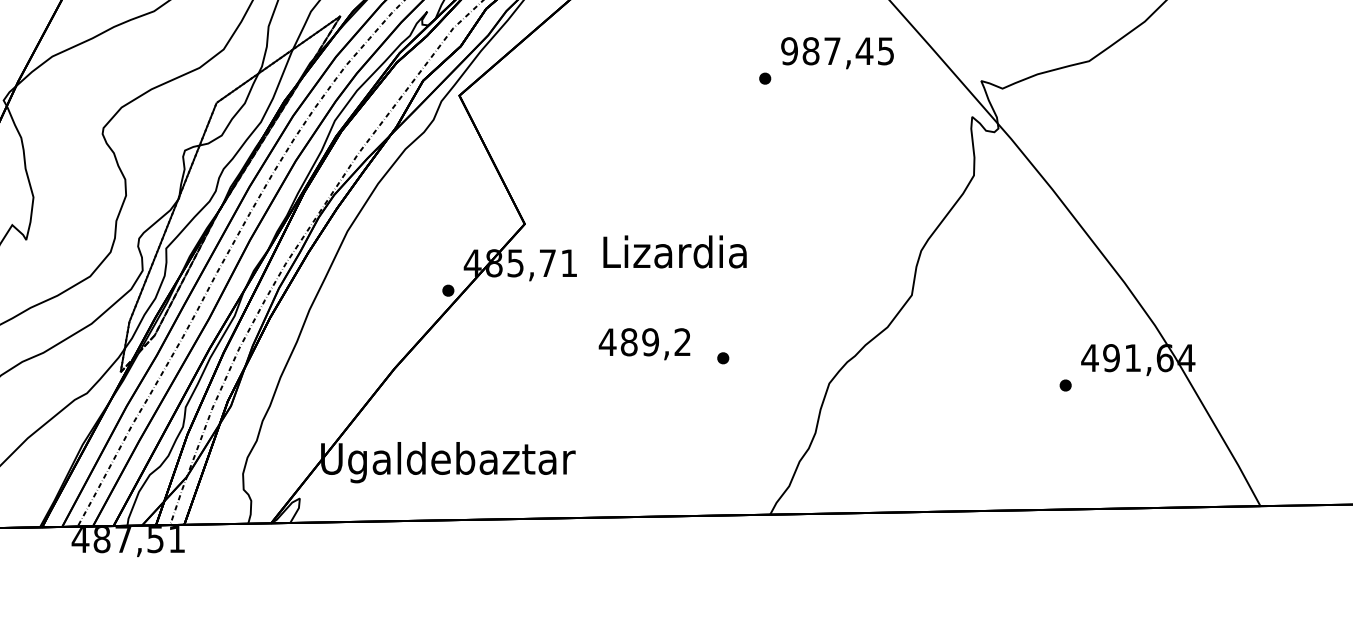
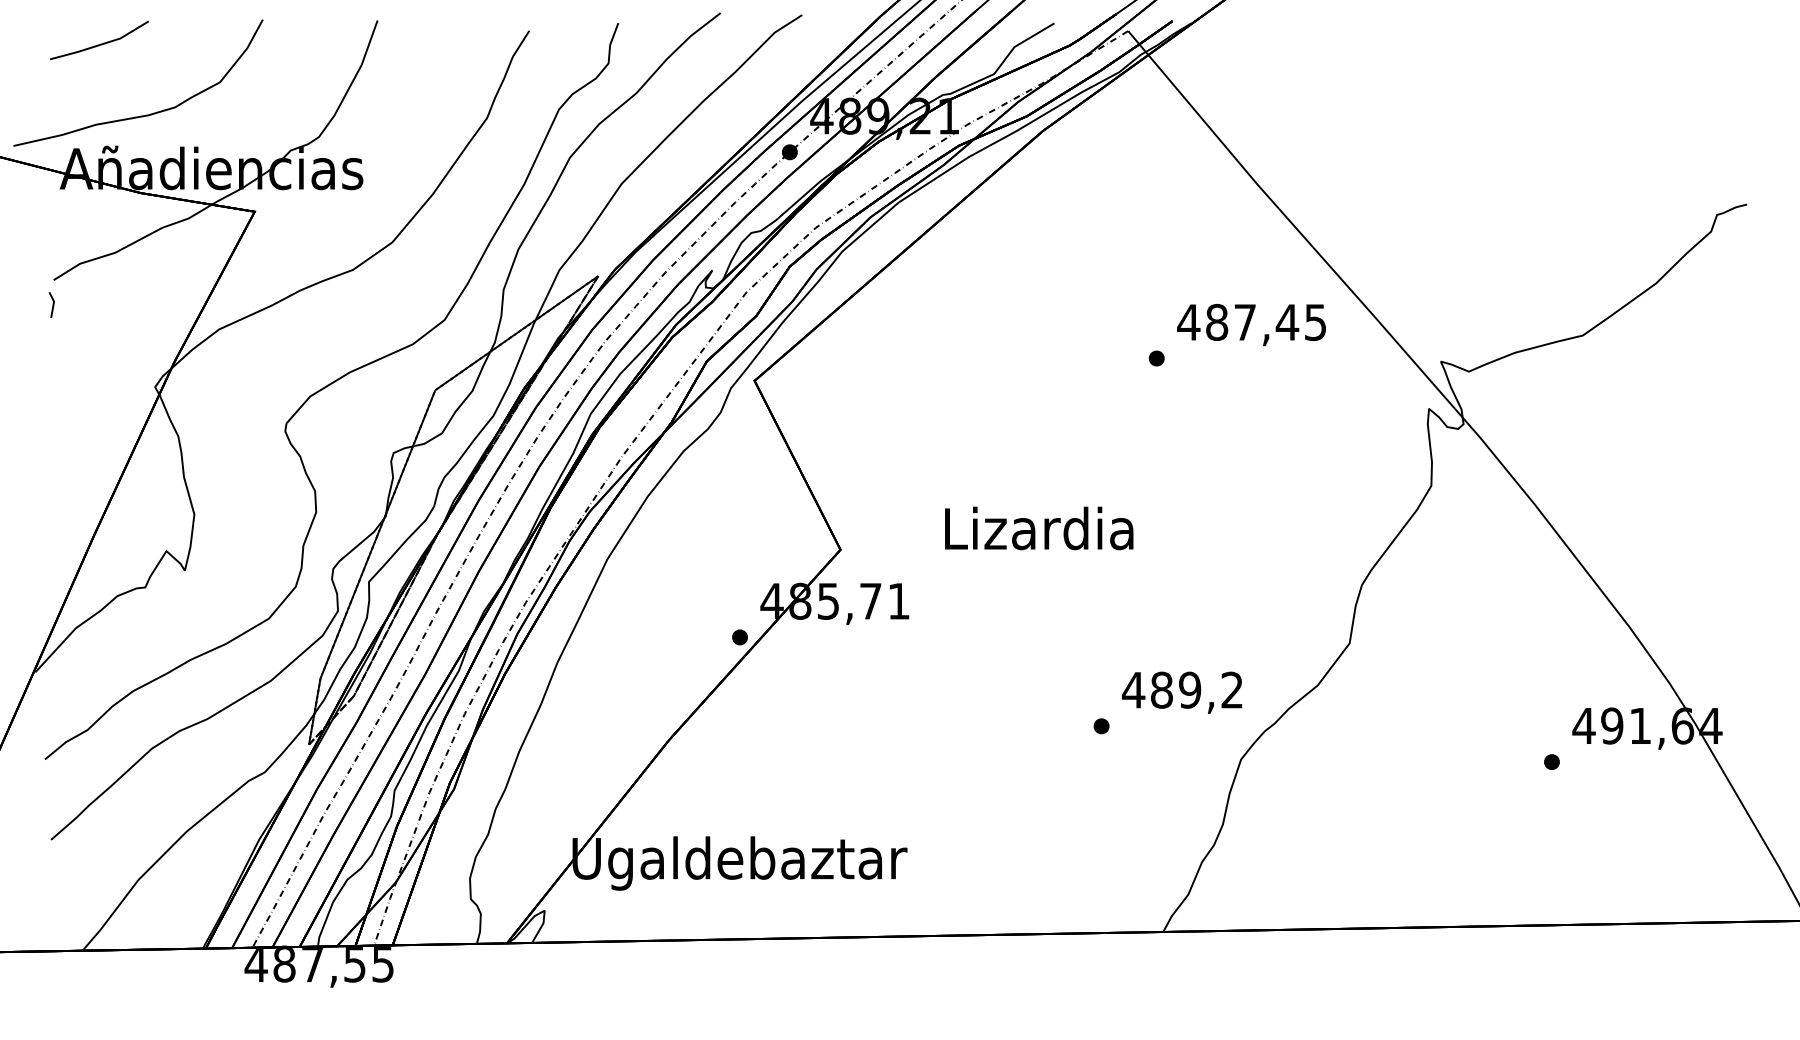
text: (789, 51) -> (1188, 322), 987,45 -> 487,45
text: (675, 252) -> (1039, 528), moved
text: (644, 344) -> (1181, 692), moved
text: (176, 539) -> (382, 964), 487,51 -> 487,55

